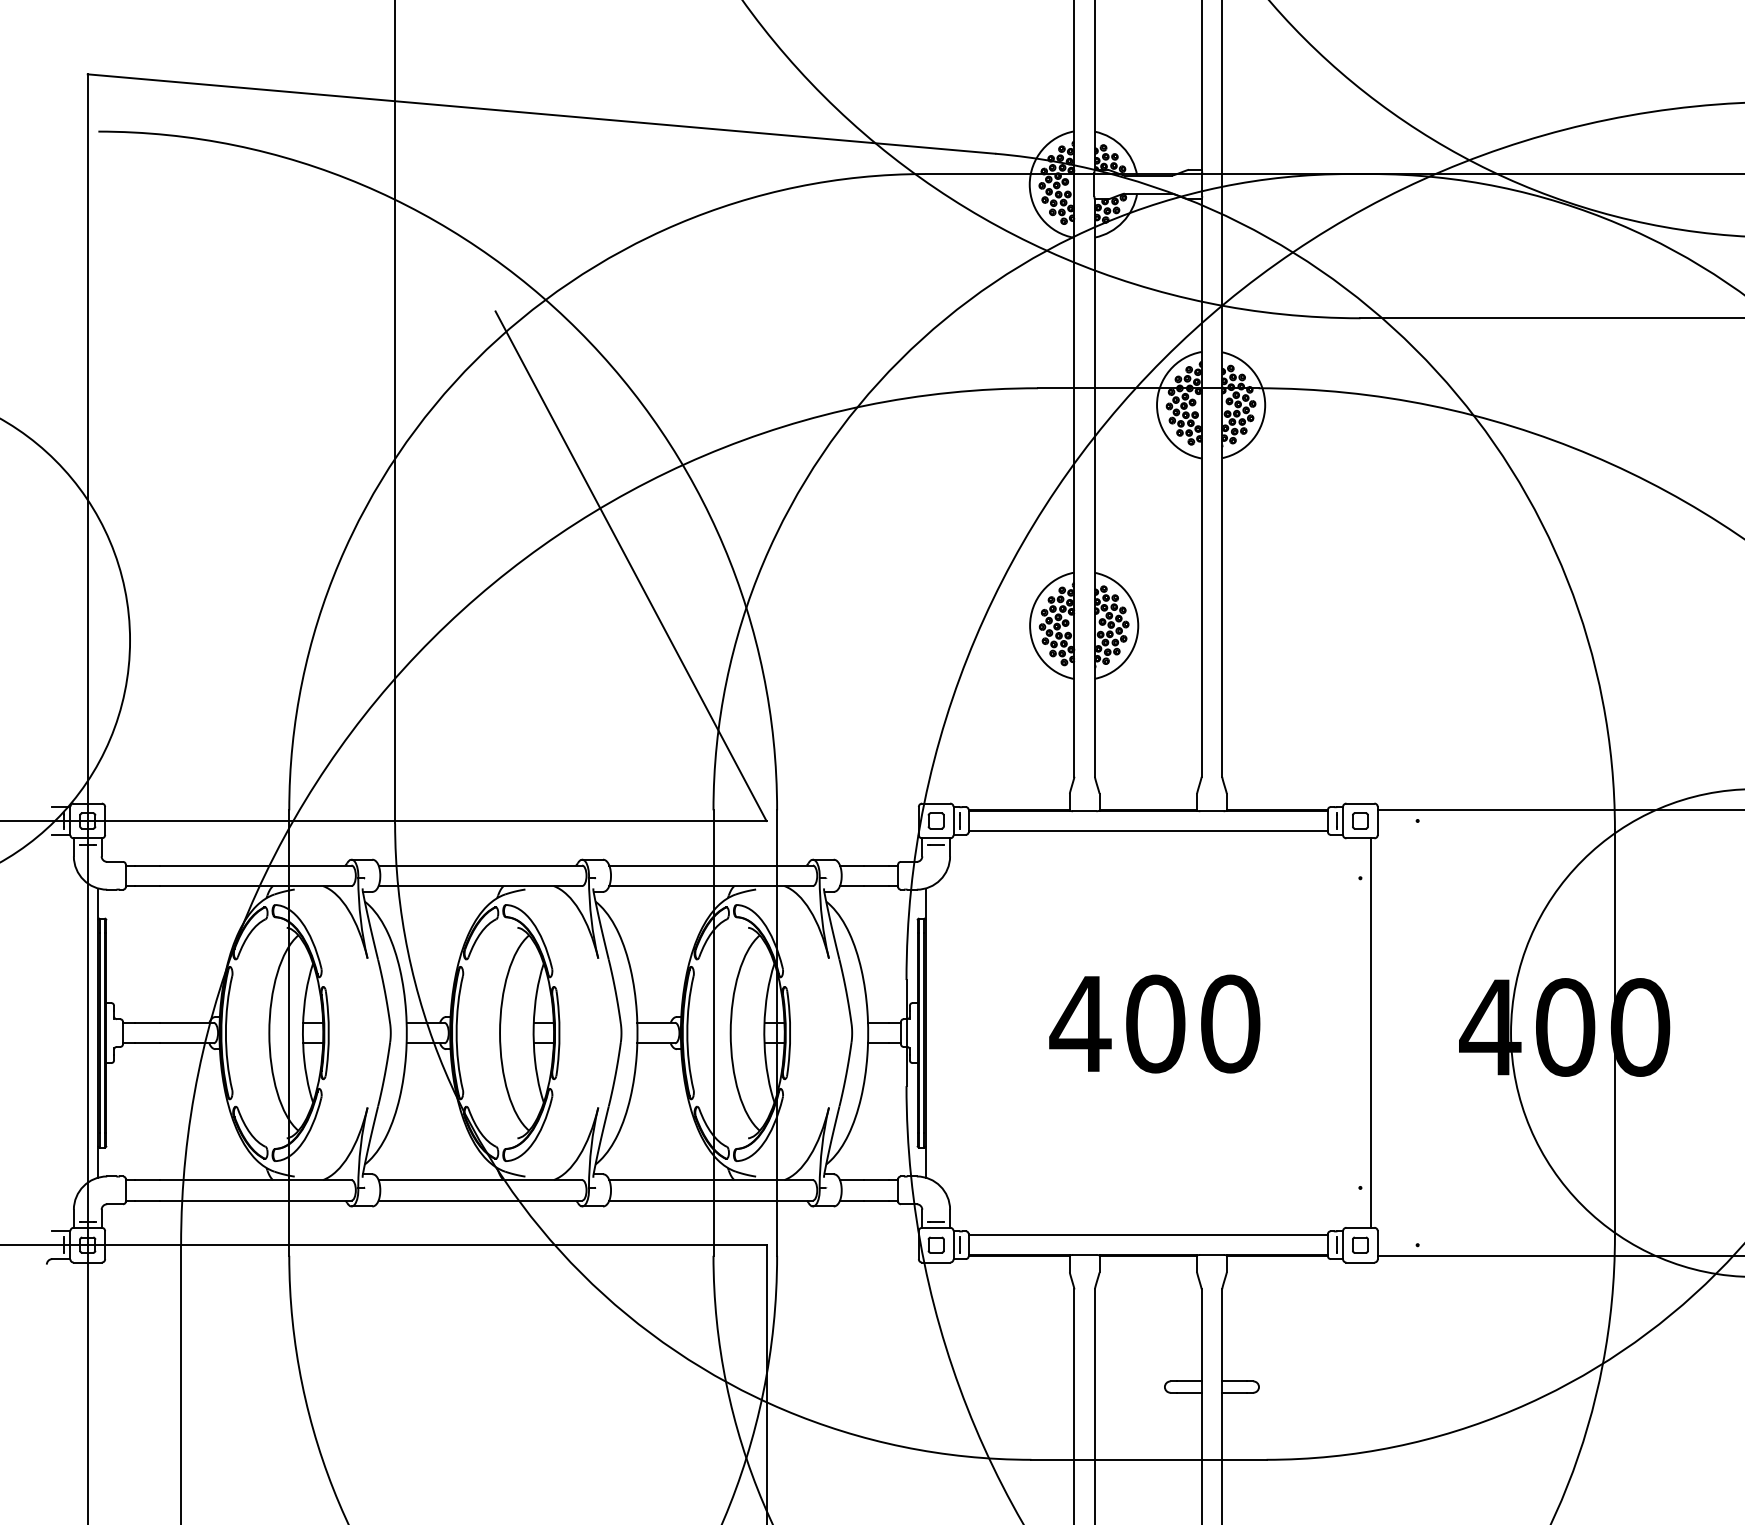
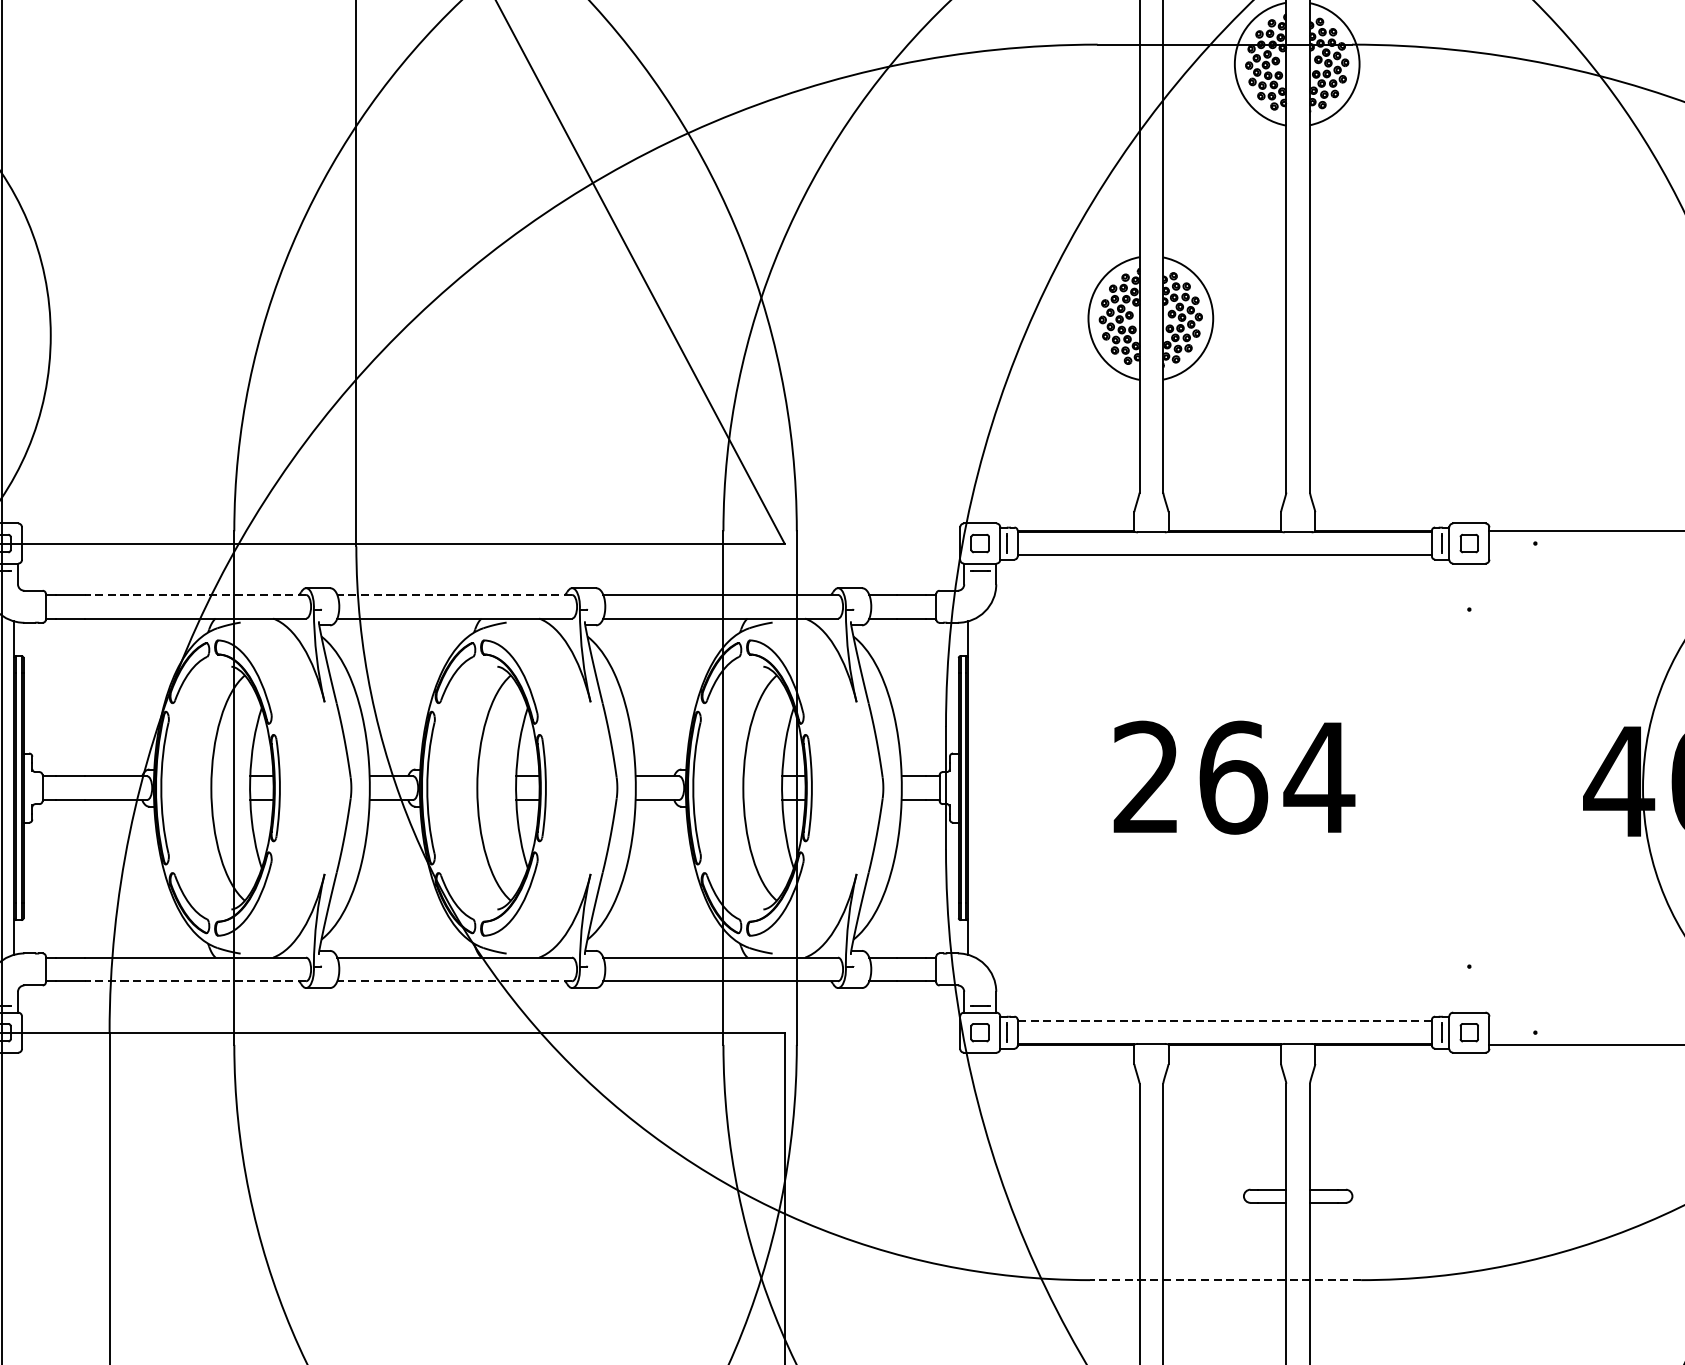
line: (255, 865) -> (195, 594), solid -> dashed
line: (480, 865) -> (454, 594), solid -> dashed
text: (1155, 1023) -> (1233, 777), 400 -> 264
line: (1371, 1032) -> (1482, 787), removed
line: (255, 1200) -> (195, 981), solid -> dashed
line: (480, 1200) -> (454, 981), solid -> dashed
line: (1148, 1234) -> (1225, 1020), solid -> dashed
line: (1149, 1459) -> (1226, 1279), solid -> dashed

